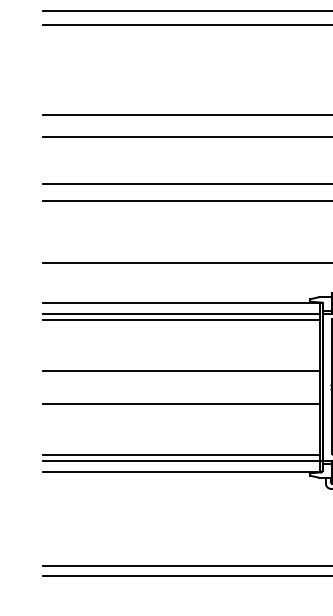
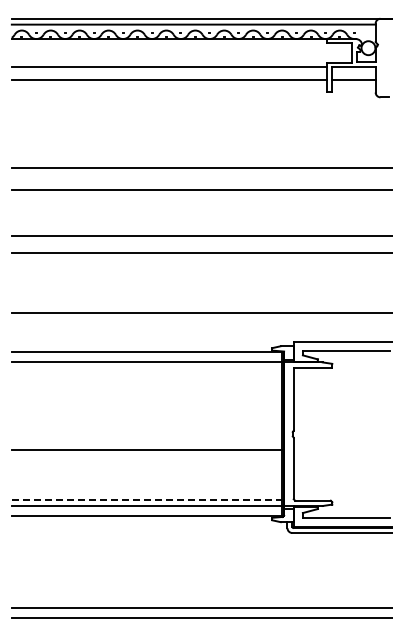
line: (181, 320) -> (146, 368), removed
line: (181, 371) -> (146, 418), removed
line: (181, 455) -> (146, 500), solid -> dashed

